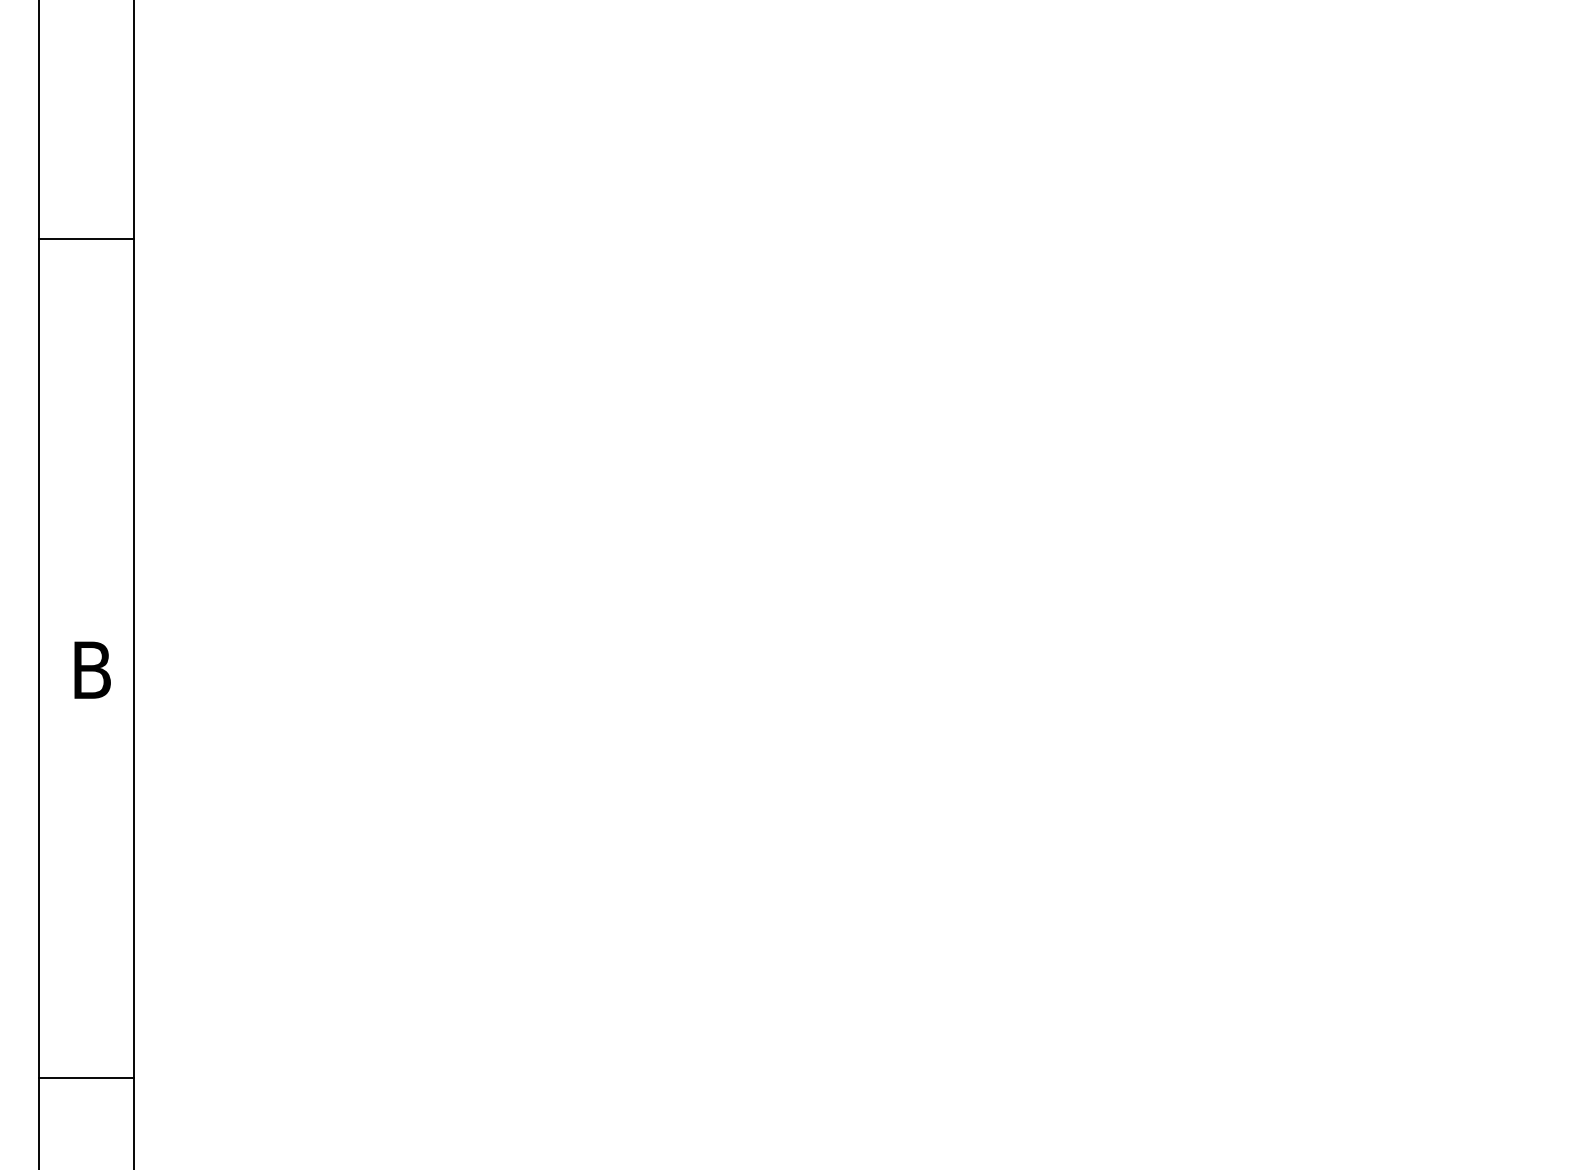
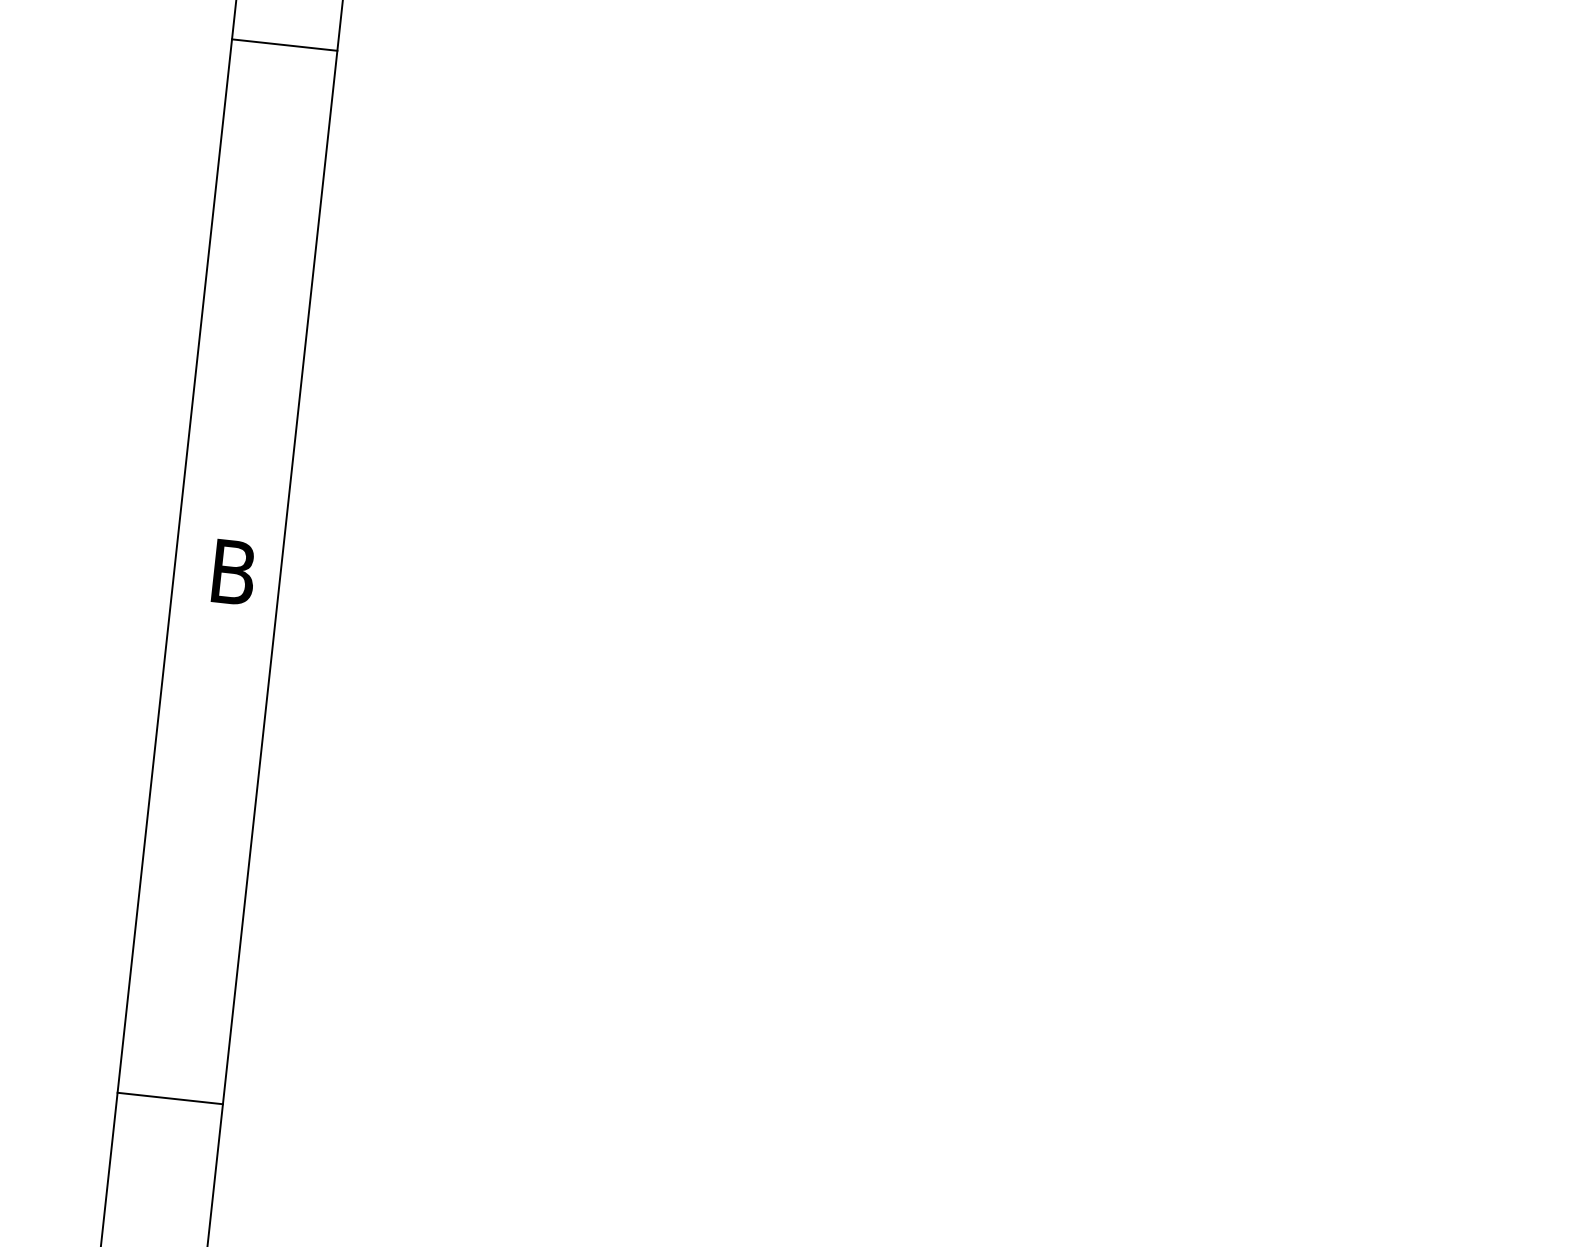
line: (86, 238) -> (284, 44), moved
line: (86, 1077) -> (170, 1098), moved

